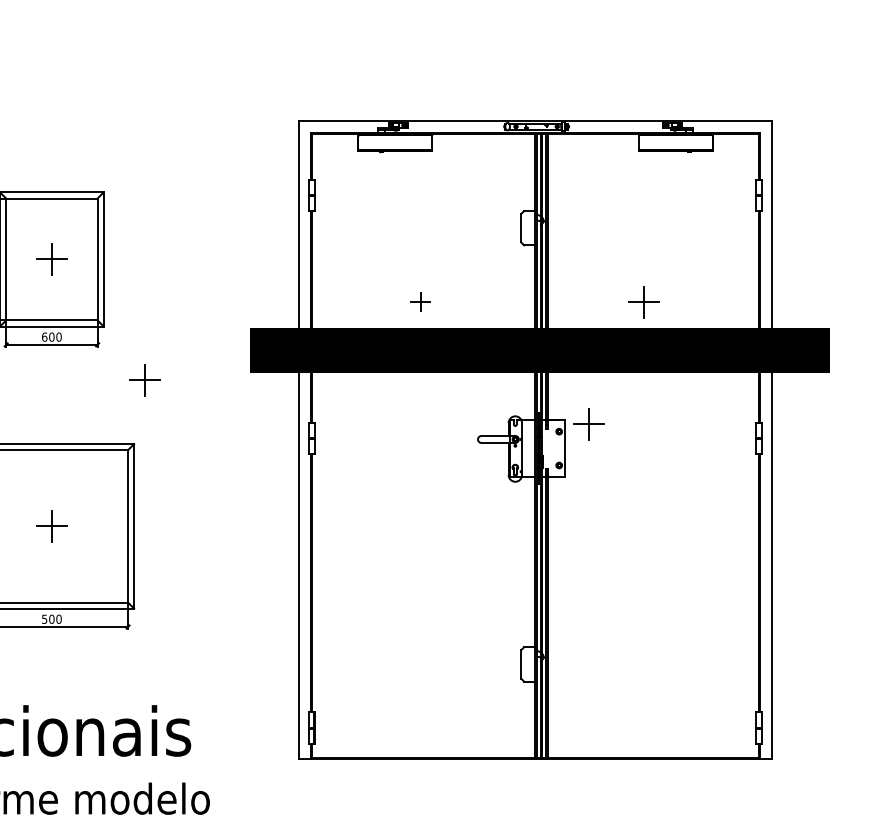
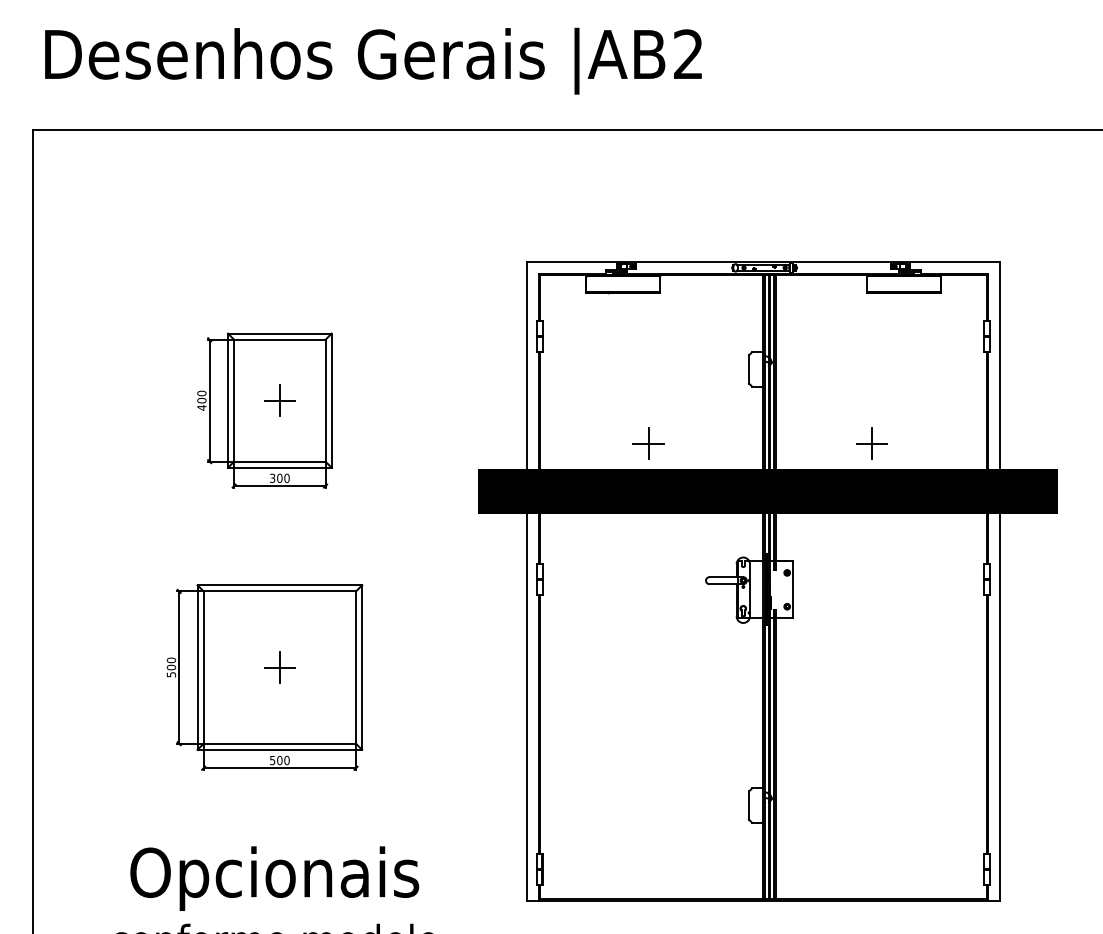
part: (420, 302) -> (648, 443), size x1.67
text: (44, 336) -> (272, 477), 600 -> 300
part: (144, 380) -> (372, 521), removed
part: (588, 424) -> (816, 565), removed

